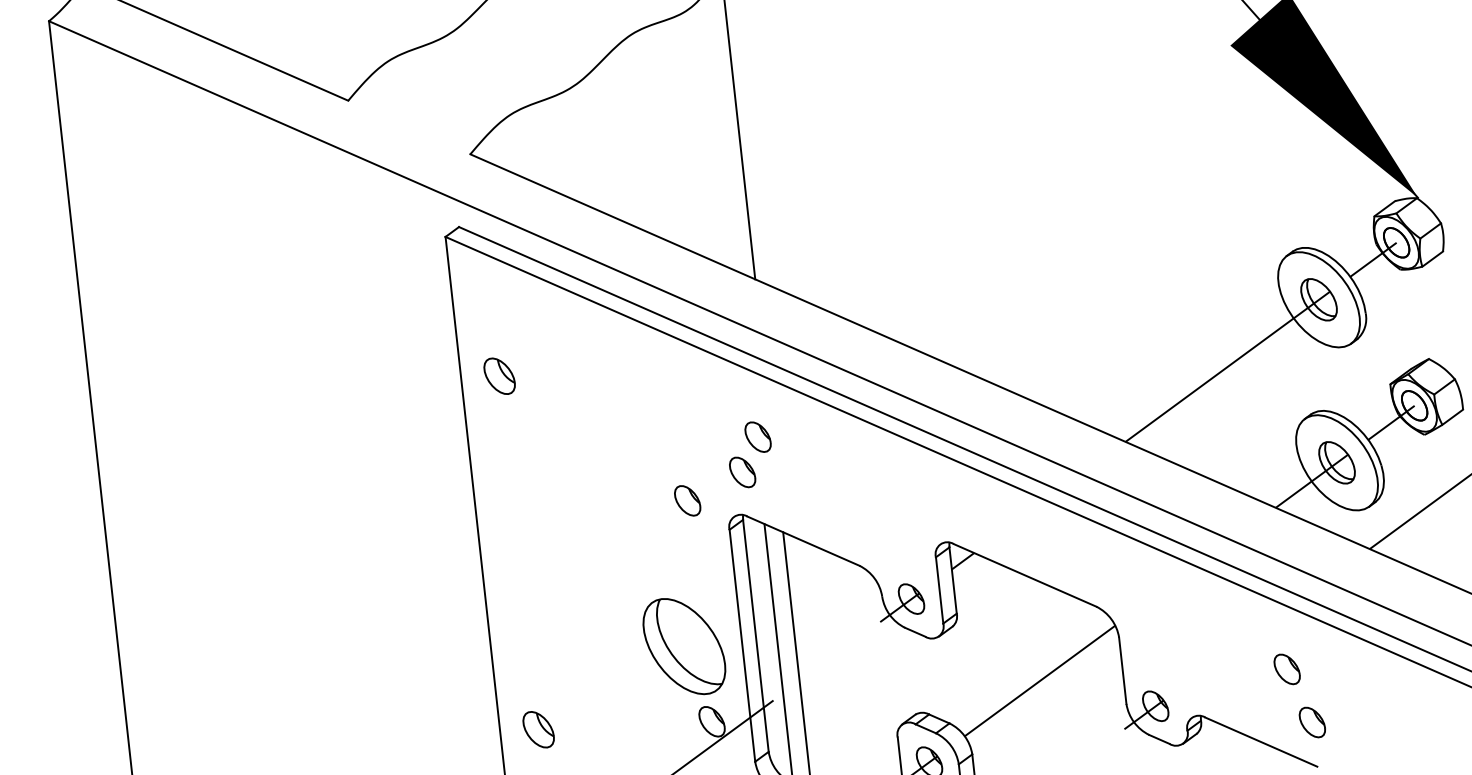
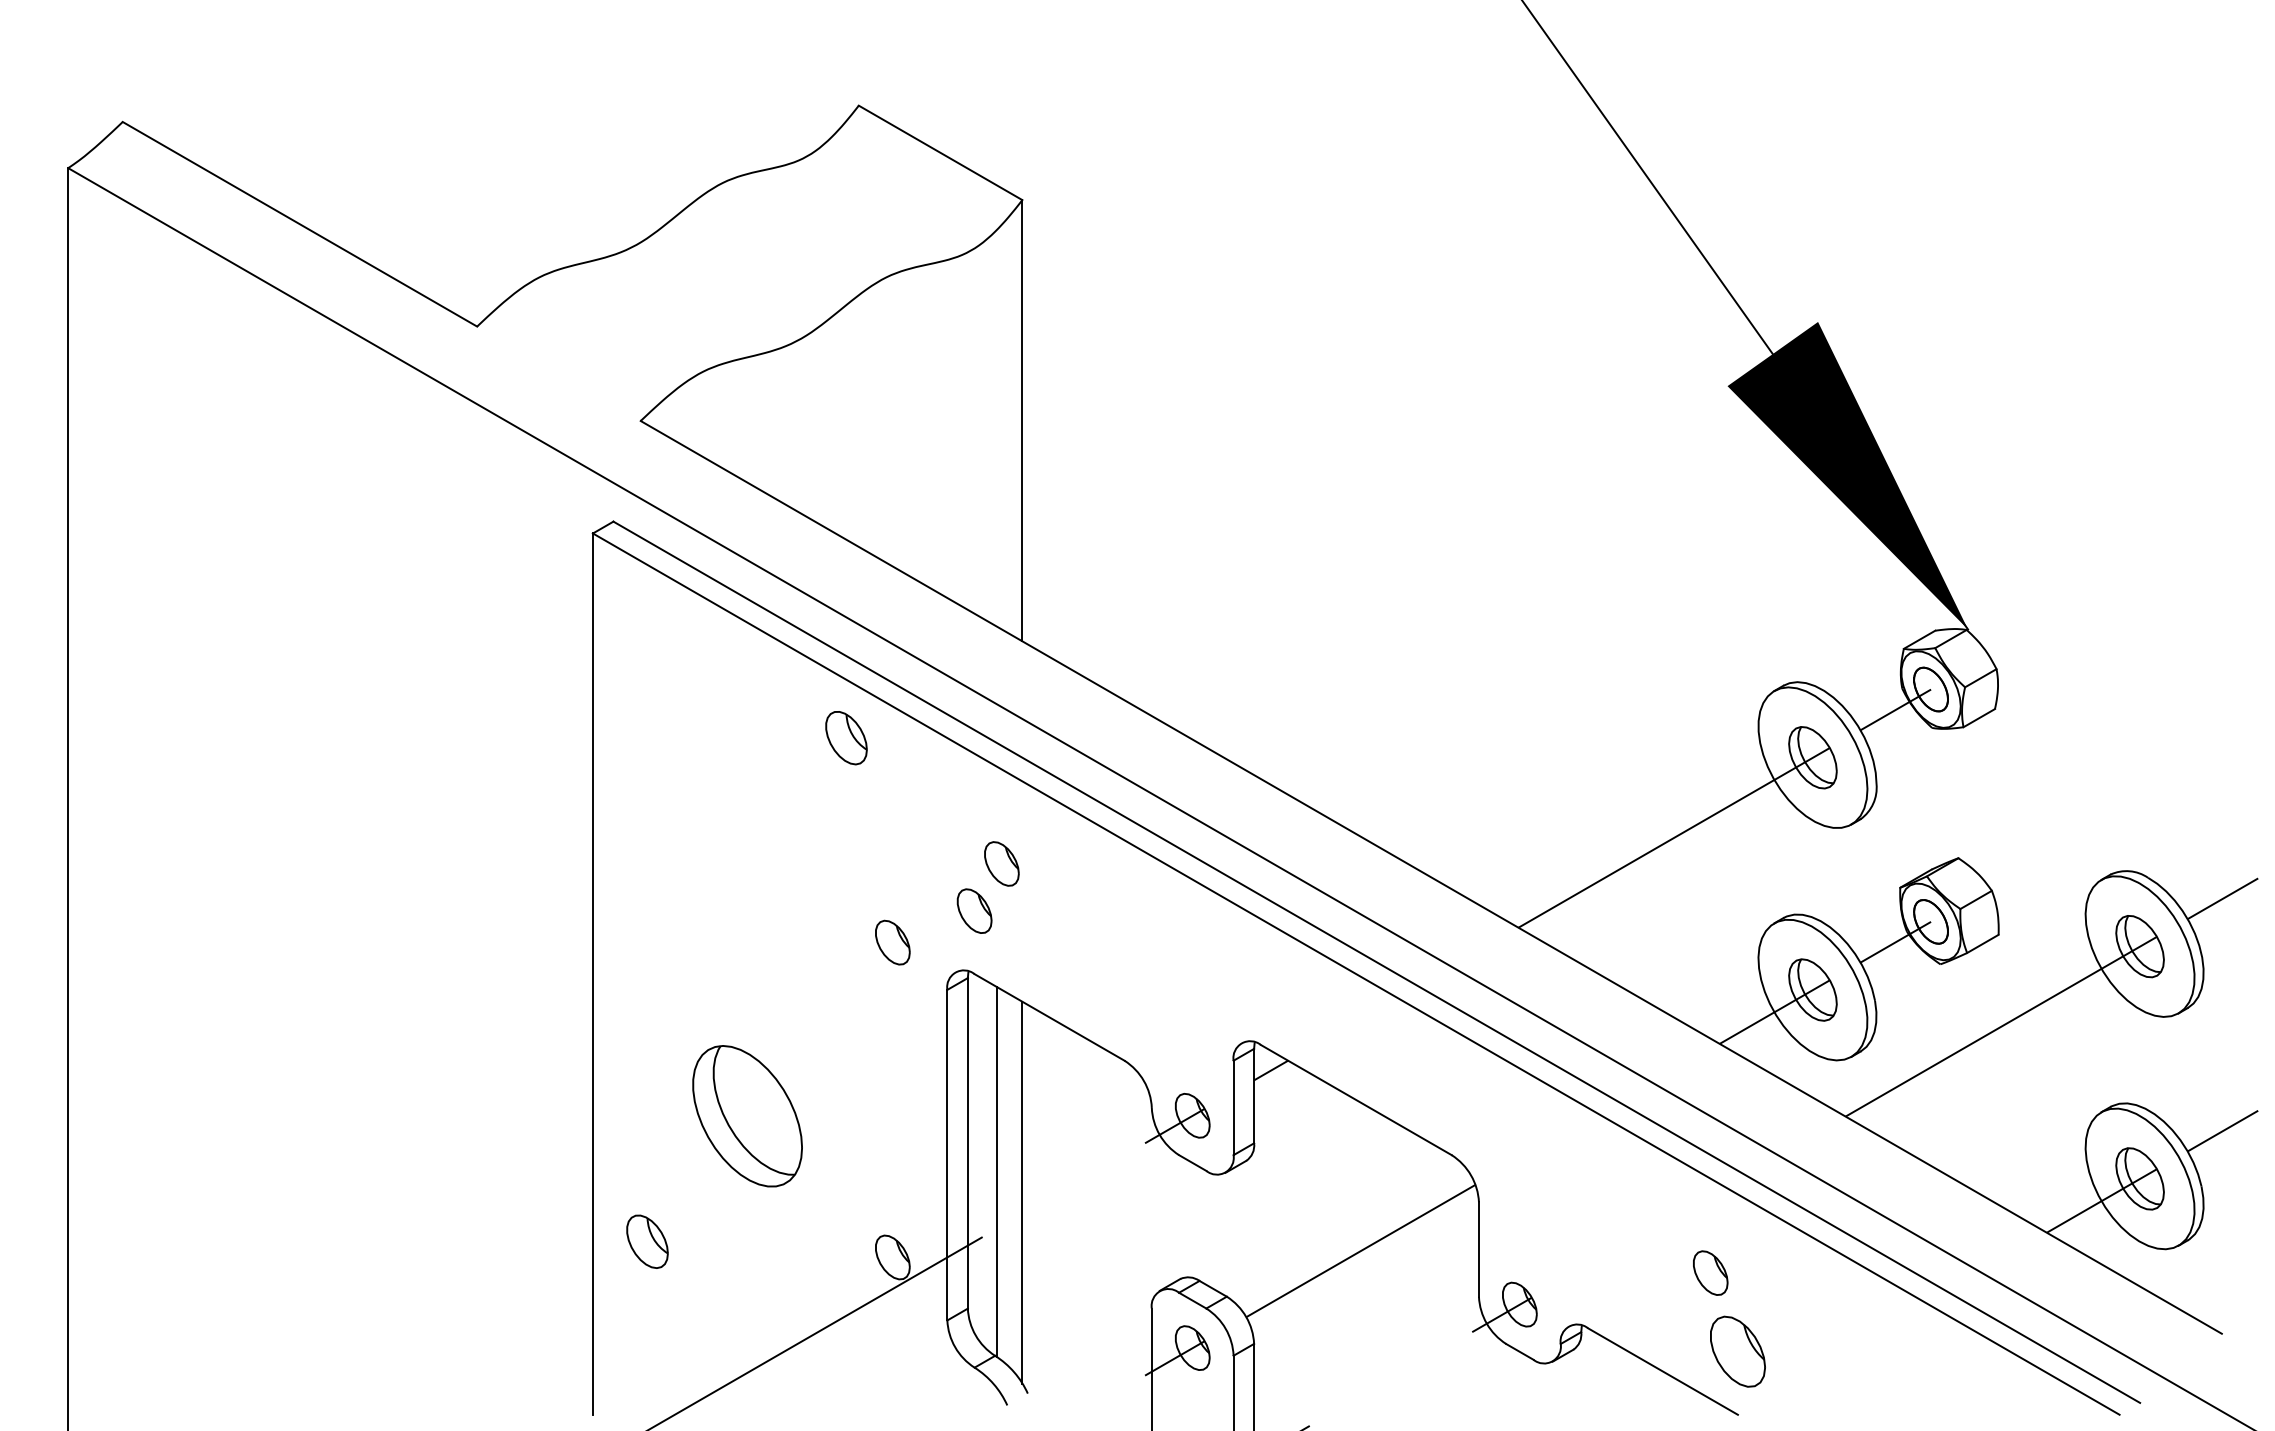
part: (499, 376) -> (846, 738), moved
part: (684, 646) -> (747, 1116), moved
part: (1312, 722) -> (1737, 1351), size x1.6

